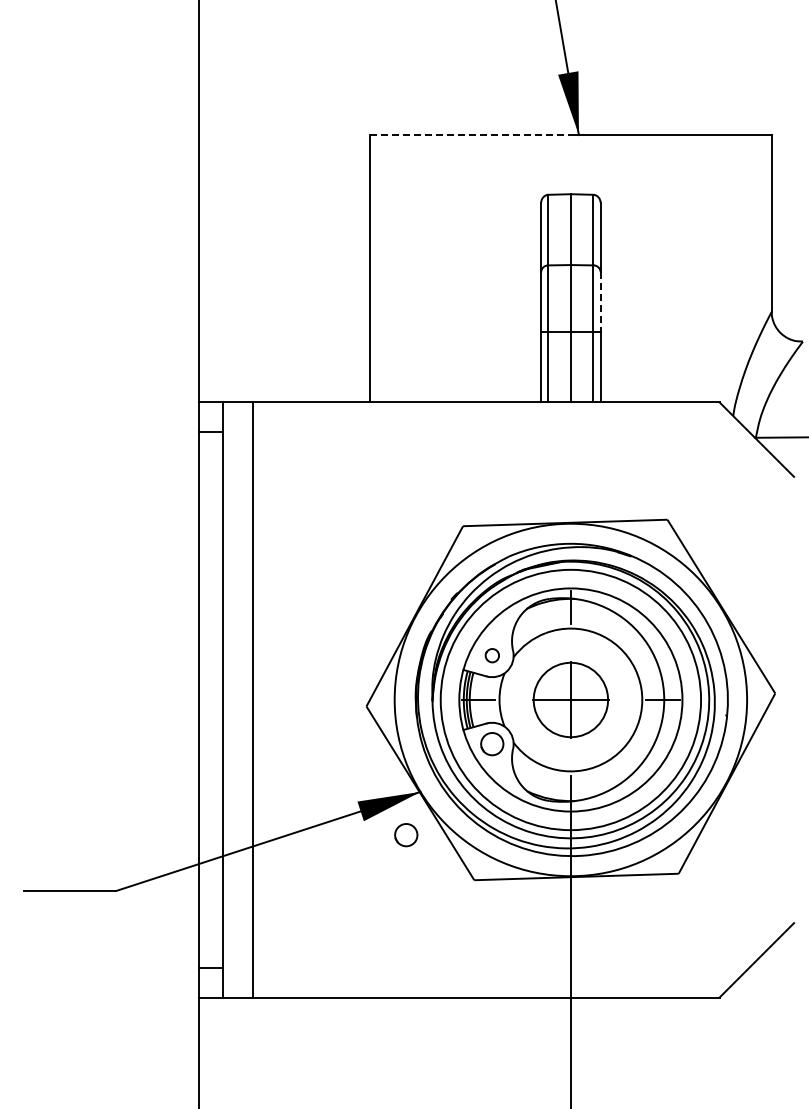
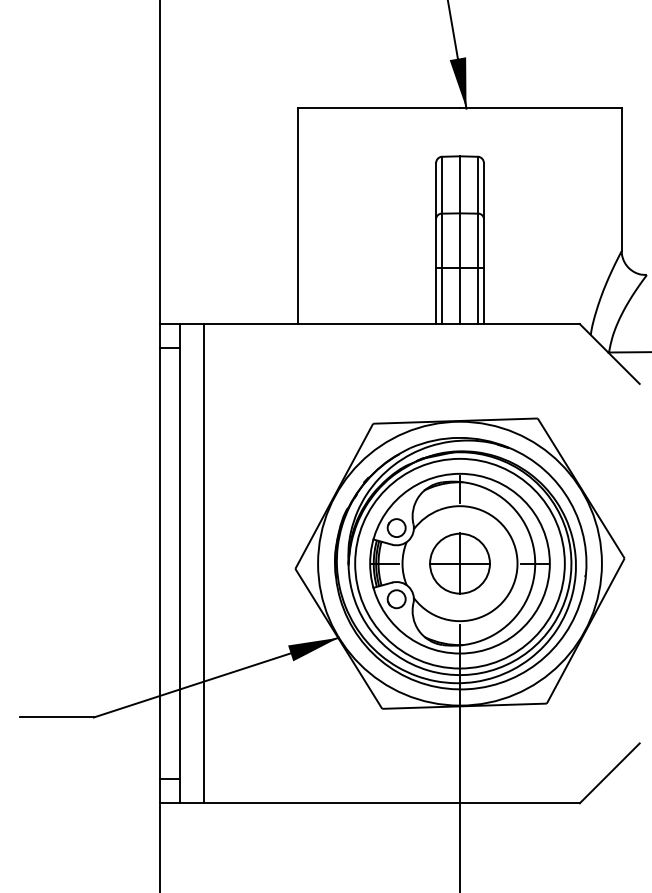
line: (470, 134) -> (379, 108), dashed -> solid
line: (600, 302) -> (483, 243), dashed -> solid
circle: (492, 655) -> (396, 527), size x1.67
circle: (406, 835) -> (327, 672), removed

